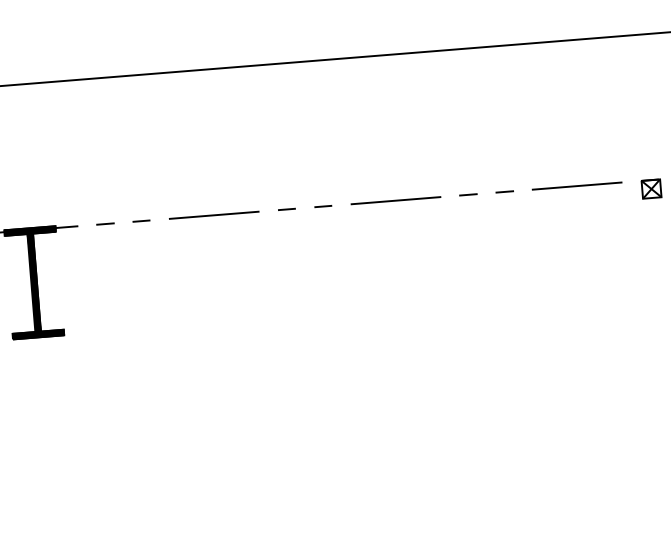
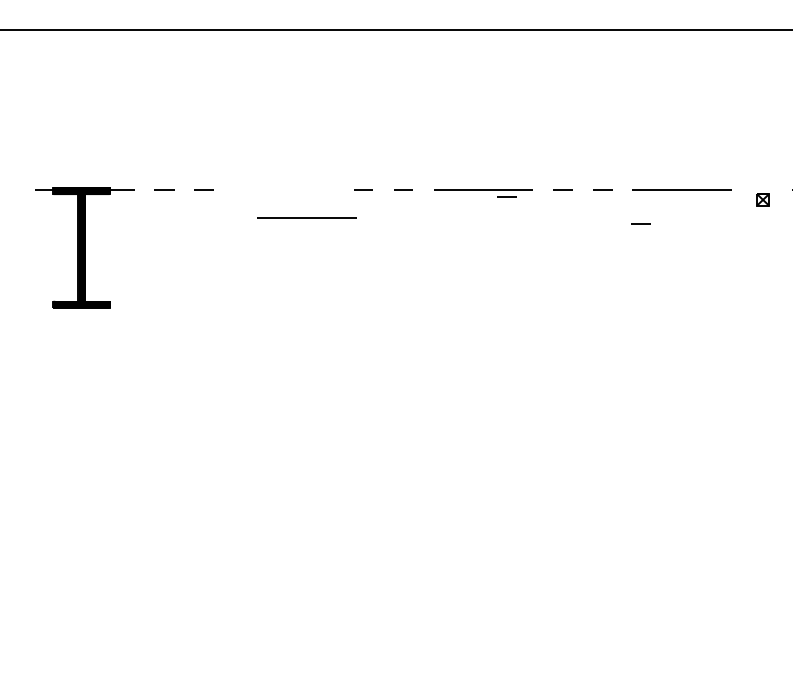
part: (650, 188) -> (762, 199), size x0.6
line: (417, 204) -> (506, 196), added
line: (213, 214) -> (306, 217), moved
line: (541, 219) -> (640, 223), added

